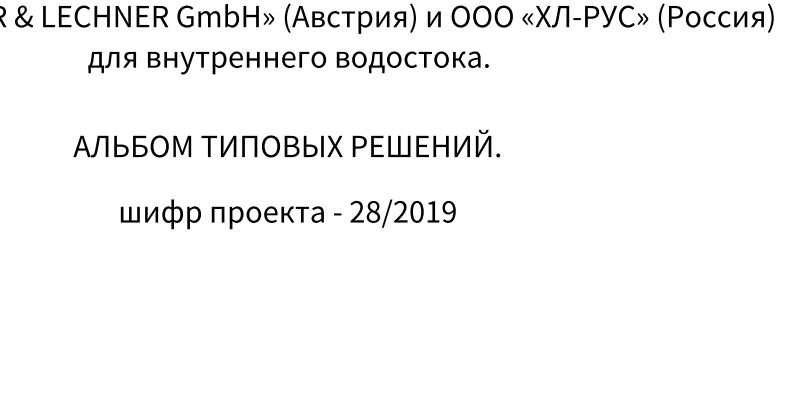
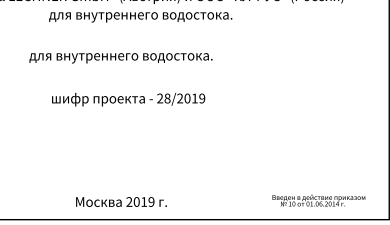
text: (287, 63) -> (140, 17), moved
text: (285, 146) -> (120, 55), АЛЬБОМ ТИПОВЫХ РЕШЕНИЙ. -> для внутреннего водостока.
text: (287, 213) -> (128, 99), moved

